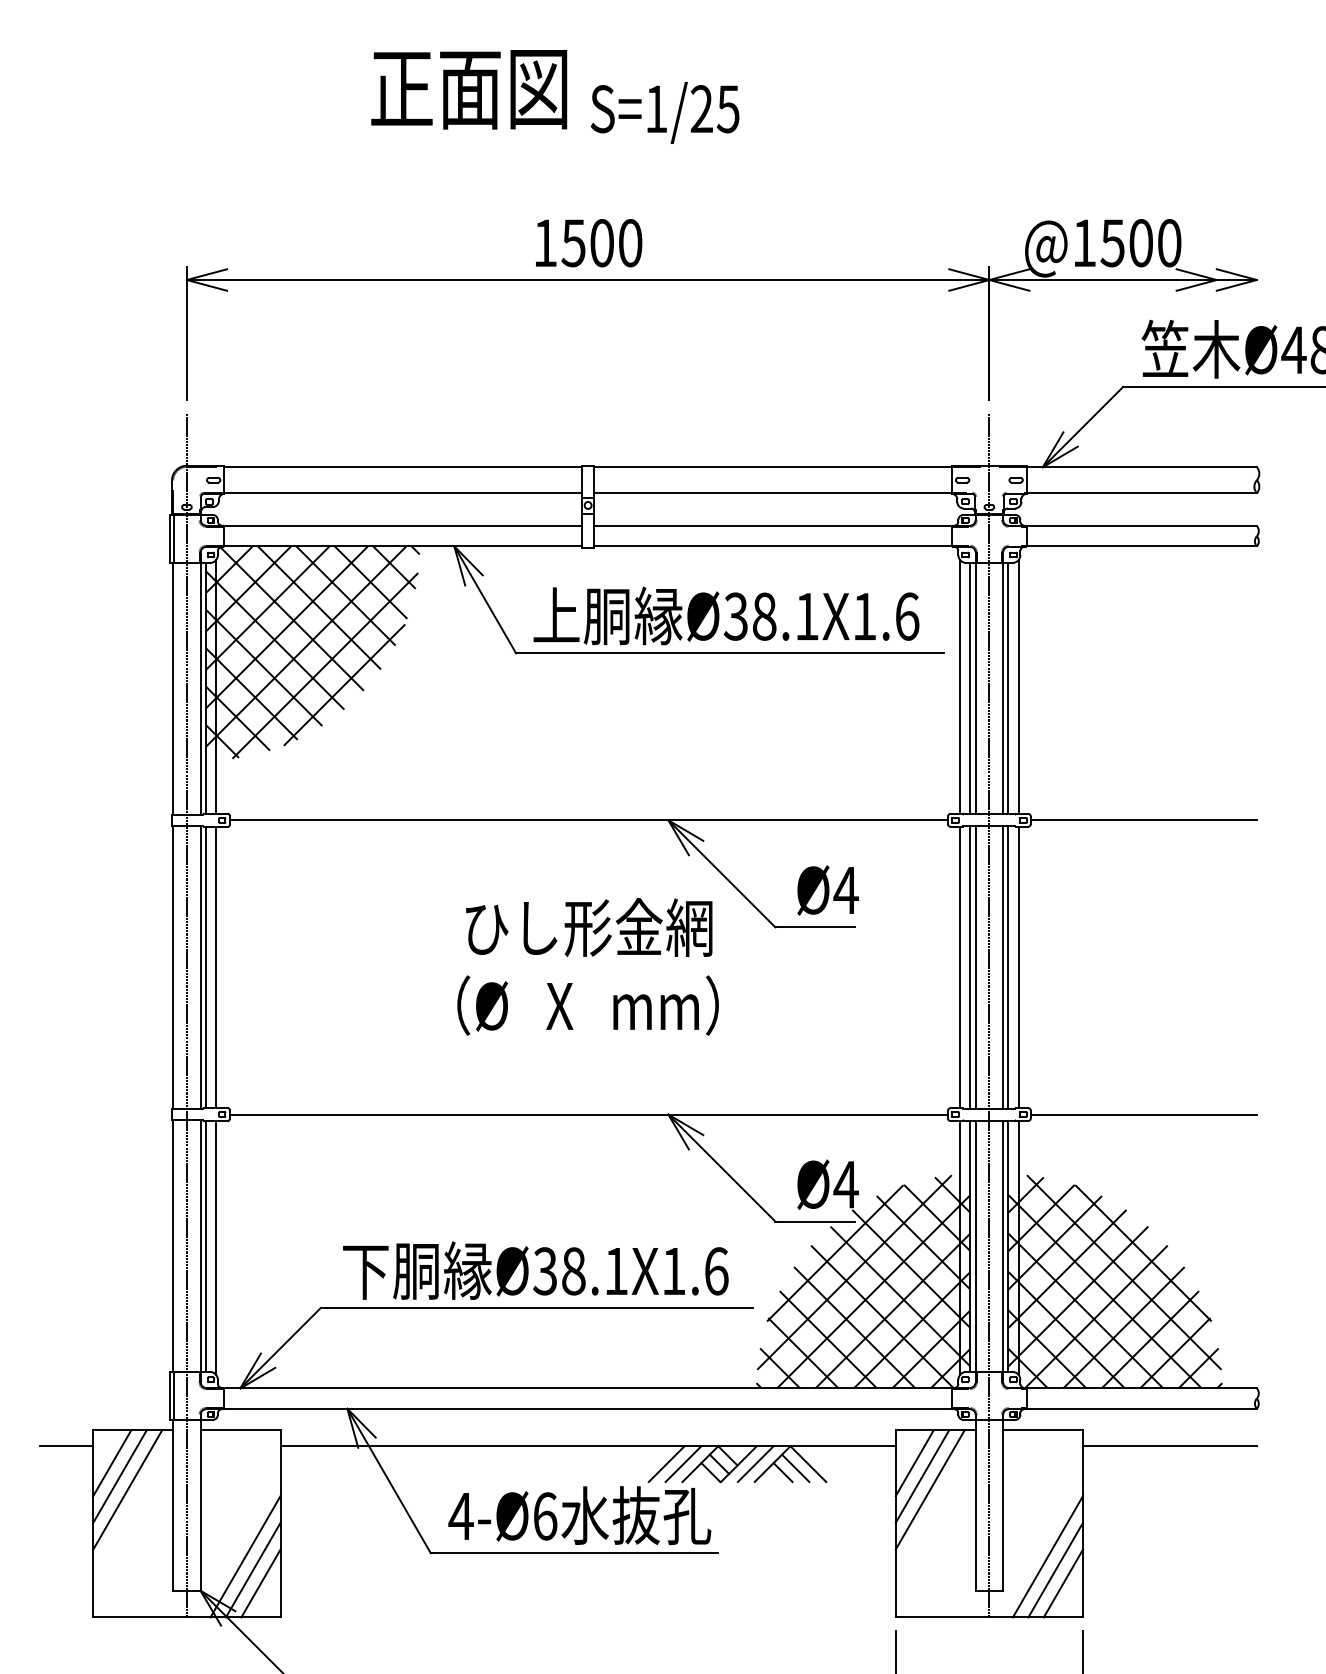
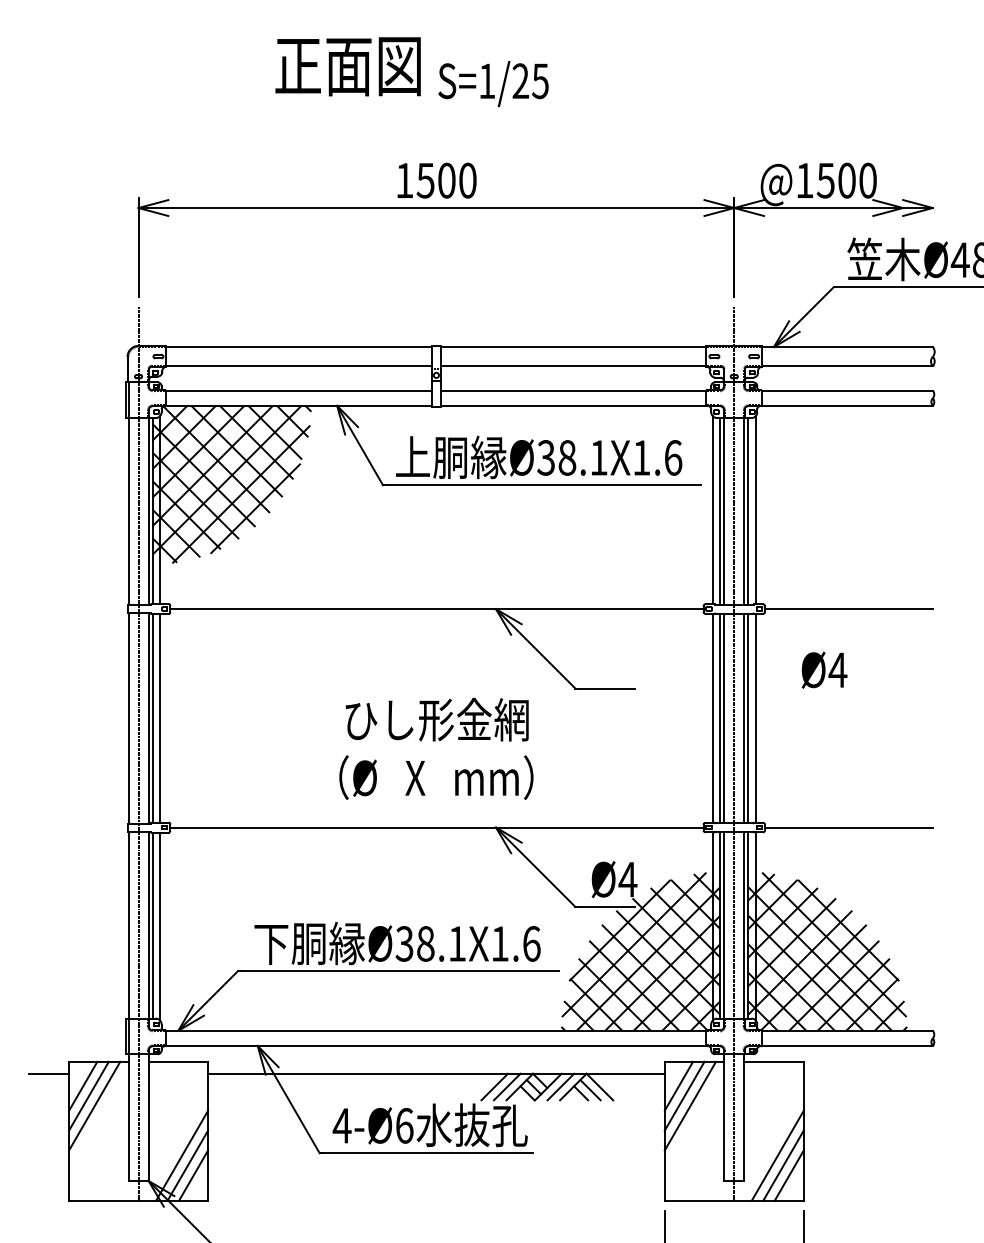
text: (828, 889) -> (824, 669), moved
text: (588, 966) -> (436, 748), moved
line: (1168, 1445) -> (867, 1073), removed

